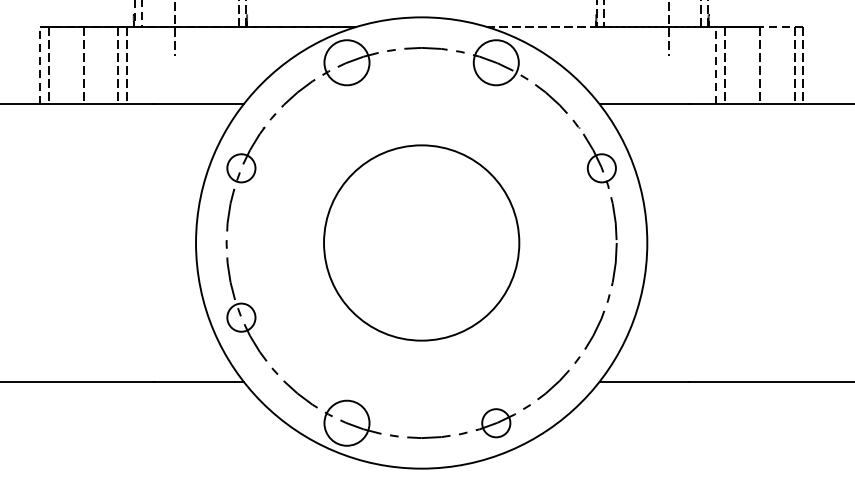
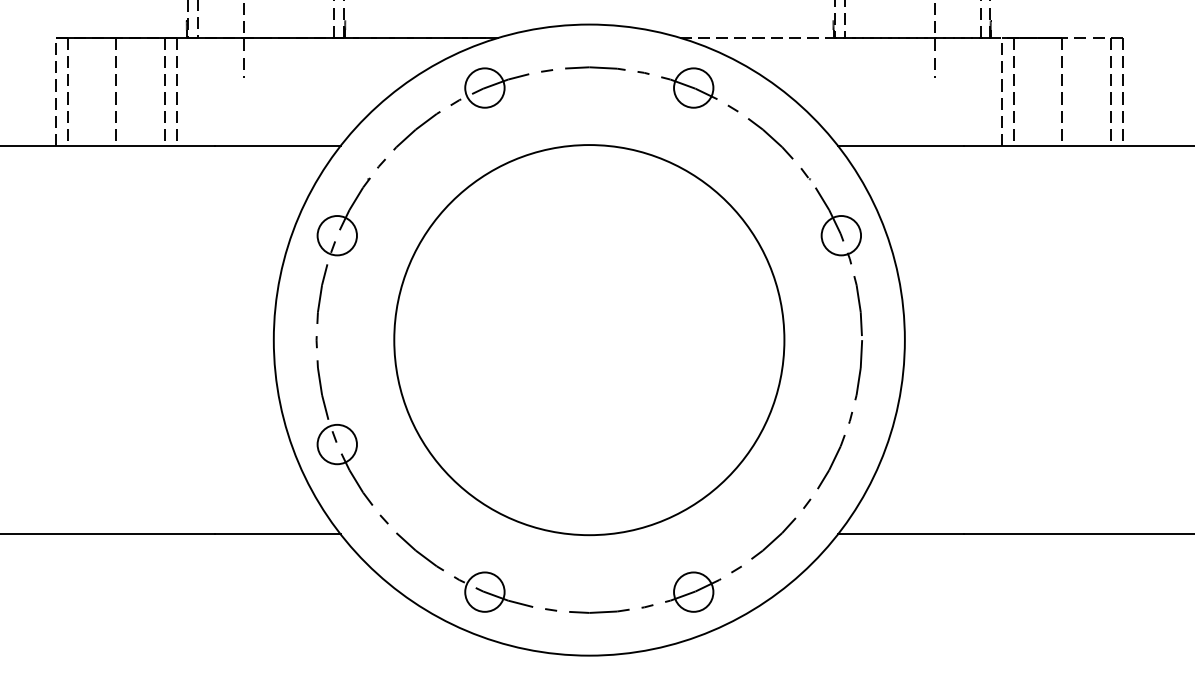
circle: (346, 62) -> (484, 87), size x0.62
circle: (496, 62) -> (693, 87), size x0.62
circle: (421, 243) -> (589, 340), size x1.43
circle: (346, 422) -> (484, 591), size x0.62

